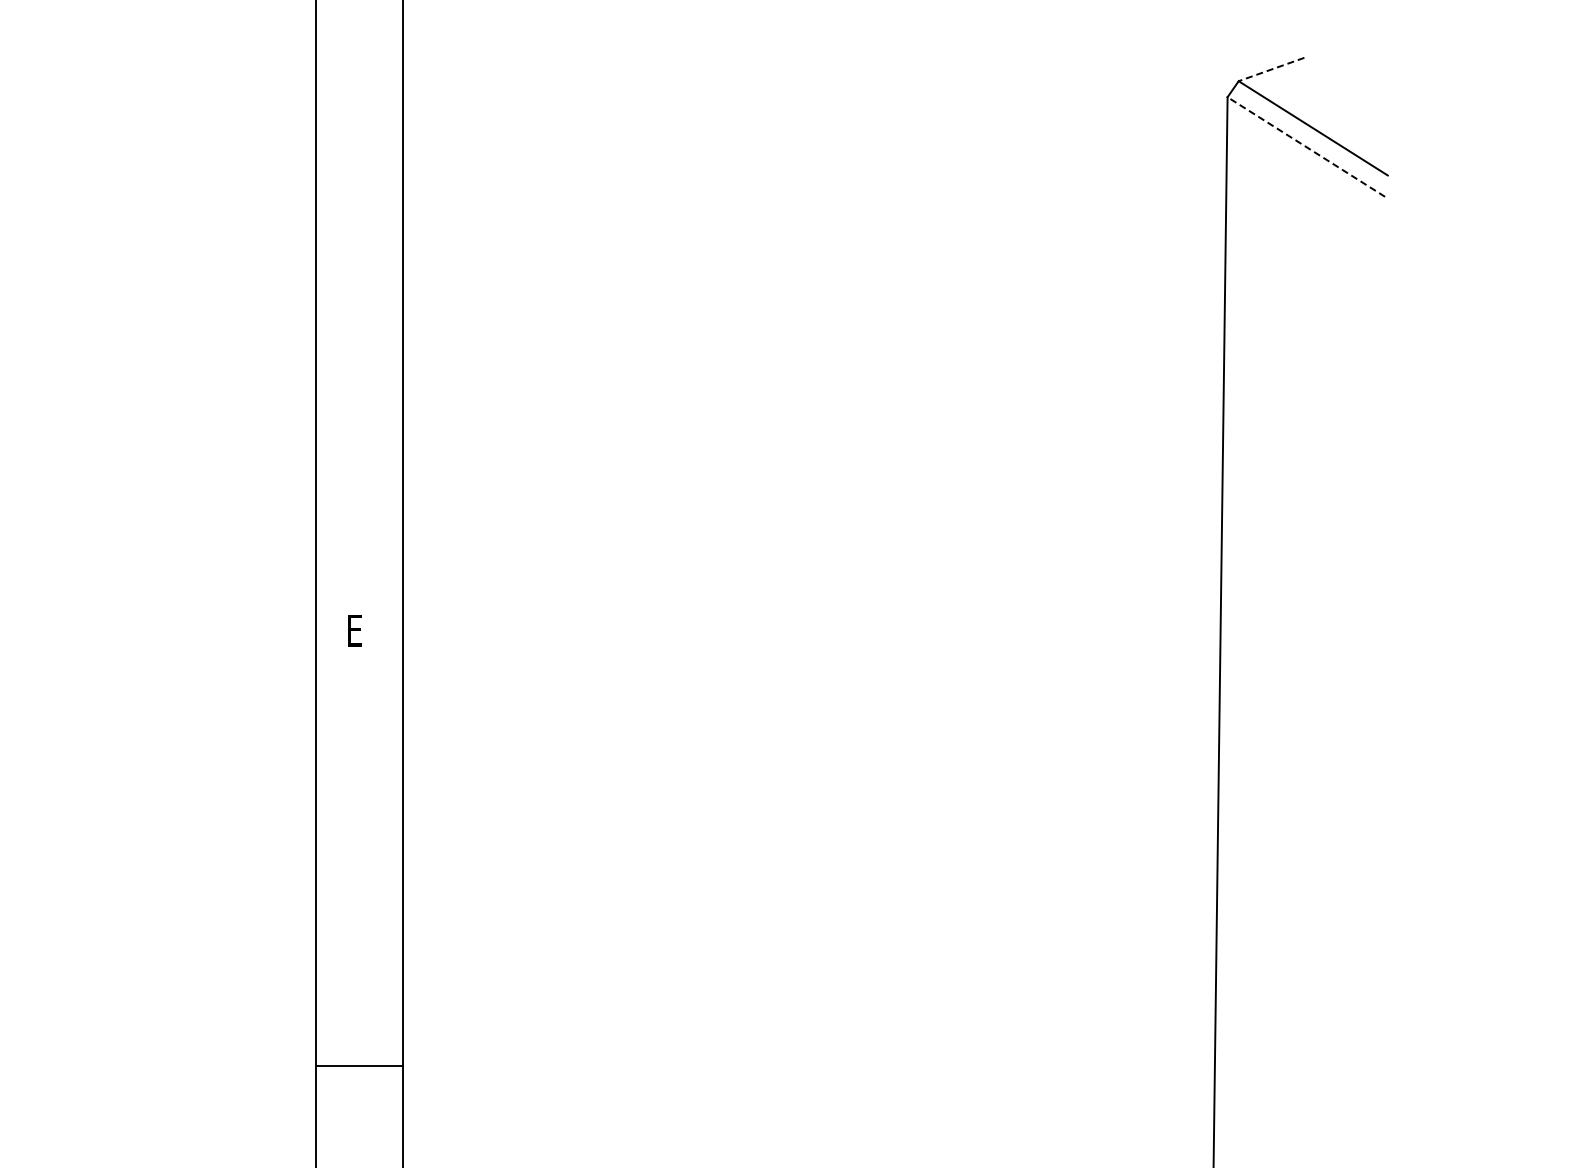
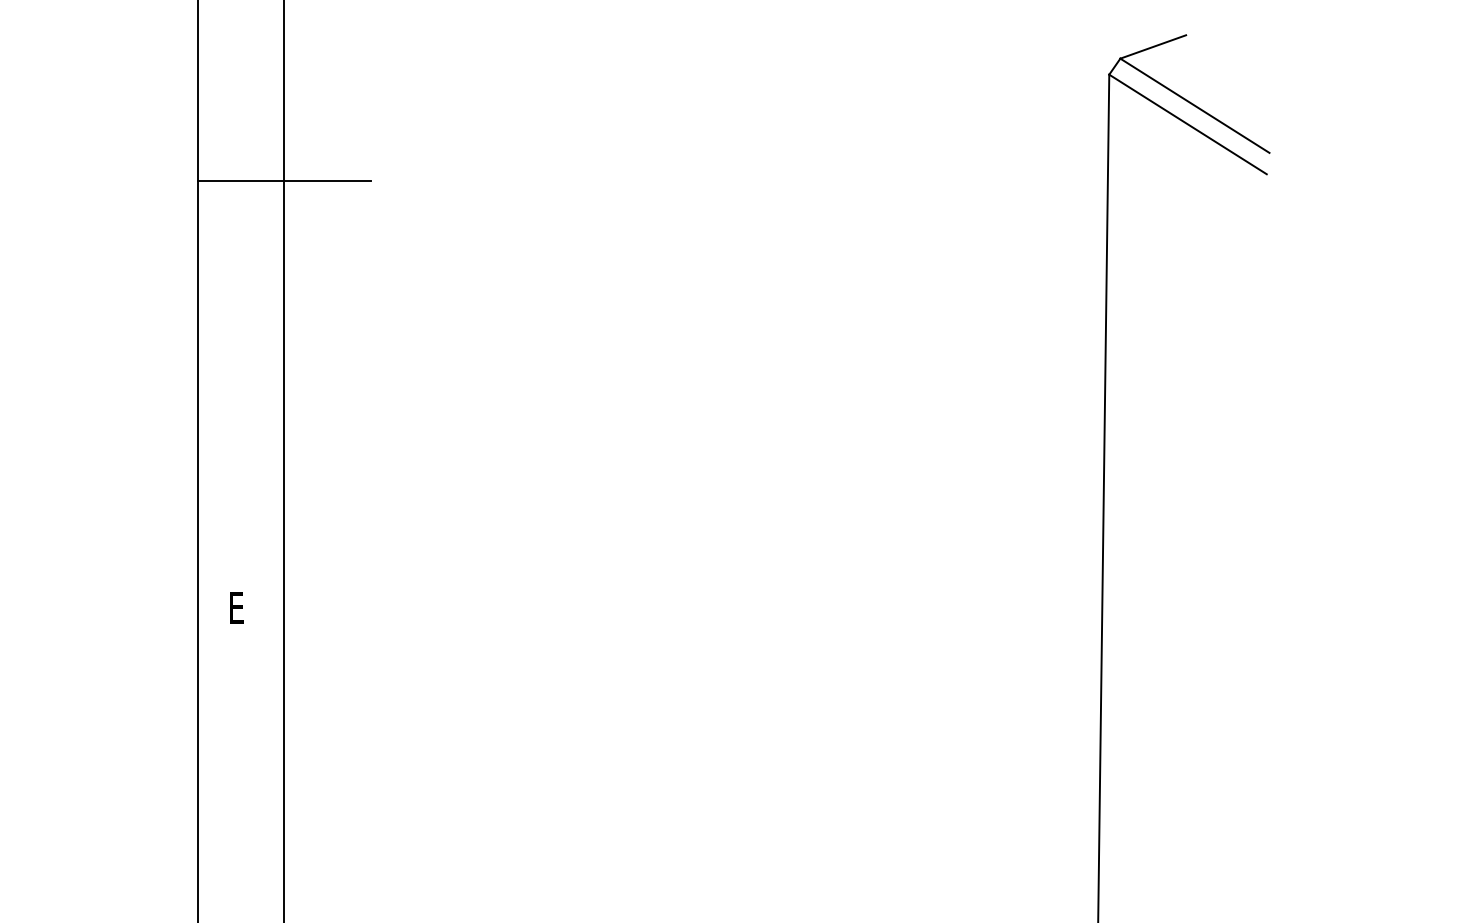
line: (1271, 69) -> (1153, 46), dashed -> solid
line: (1305, 146) -> (1187, 123), dashed -> solid
line: (402, 203) -> (284, 180), added

